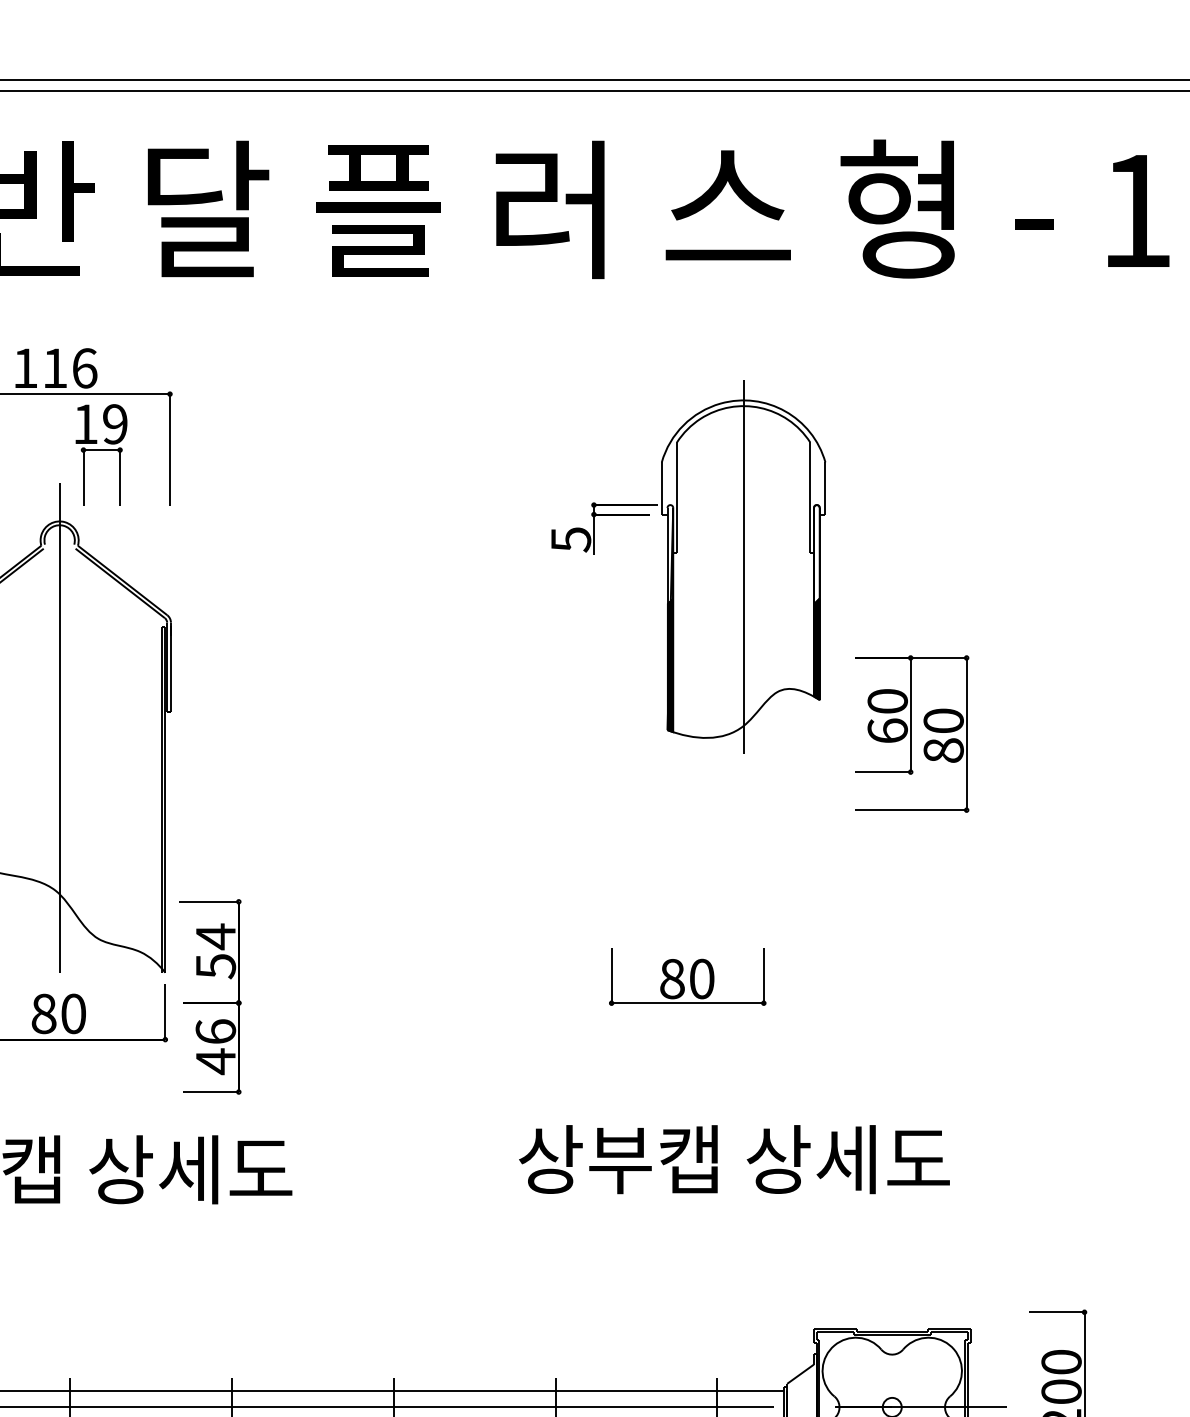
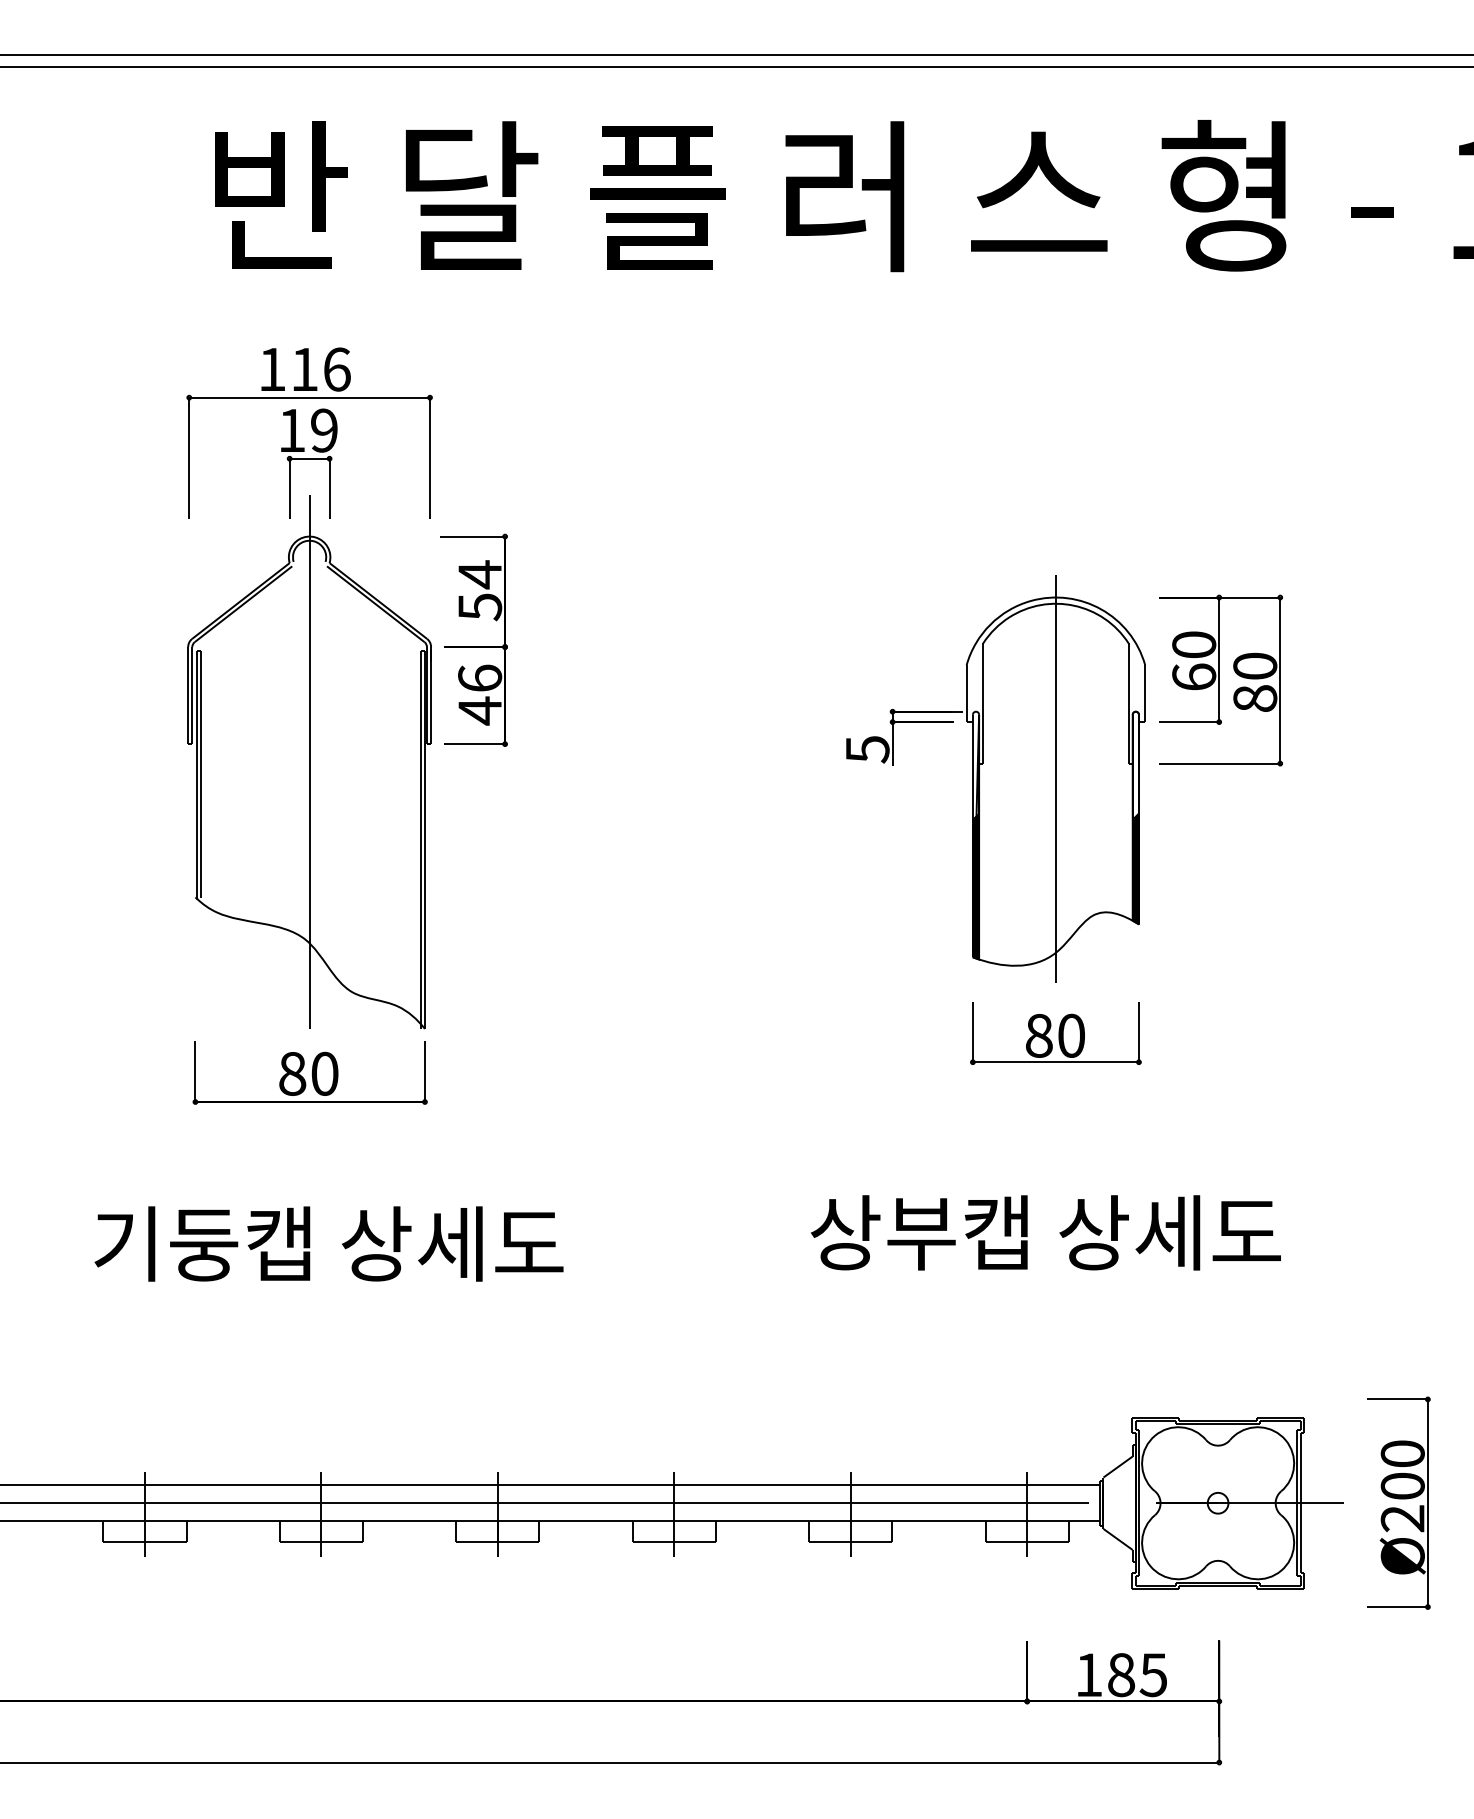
part: (101, 454) -> (309, 463), moved
part: (688, 566) -> (995, 778), moved
part: (912, 733) -> (1221, 680), moved
part: (687, 976) -> (1055, 1033), moved
part: (209, 1002) -> (473, 646), moved

